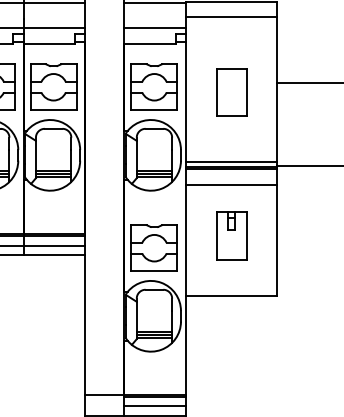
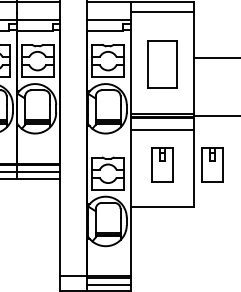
part: (231, 92) -> (162, 64), size x1.4
part: (303, 234) -> (212, 164), added

